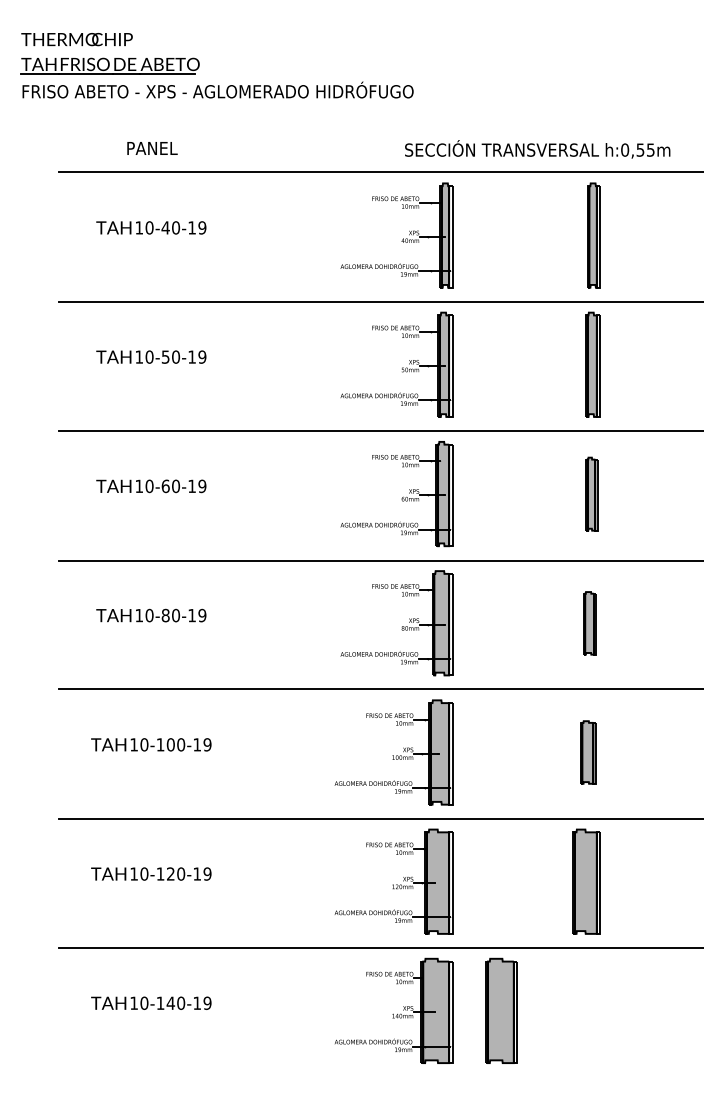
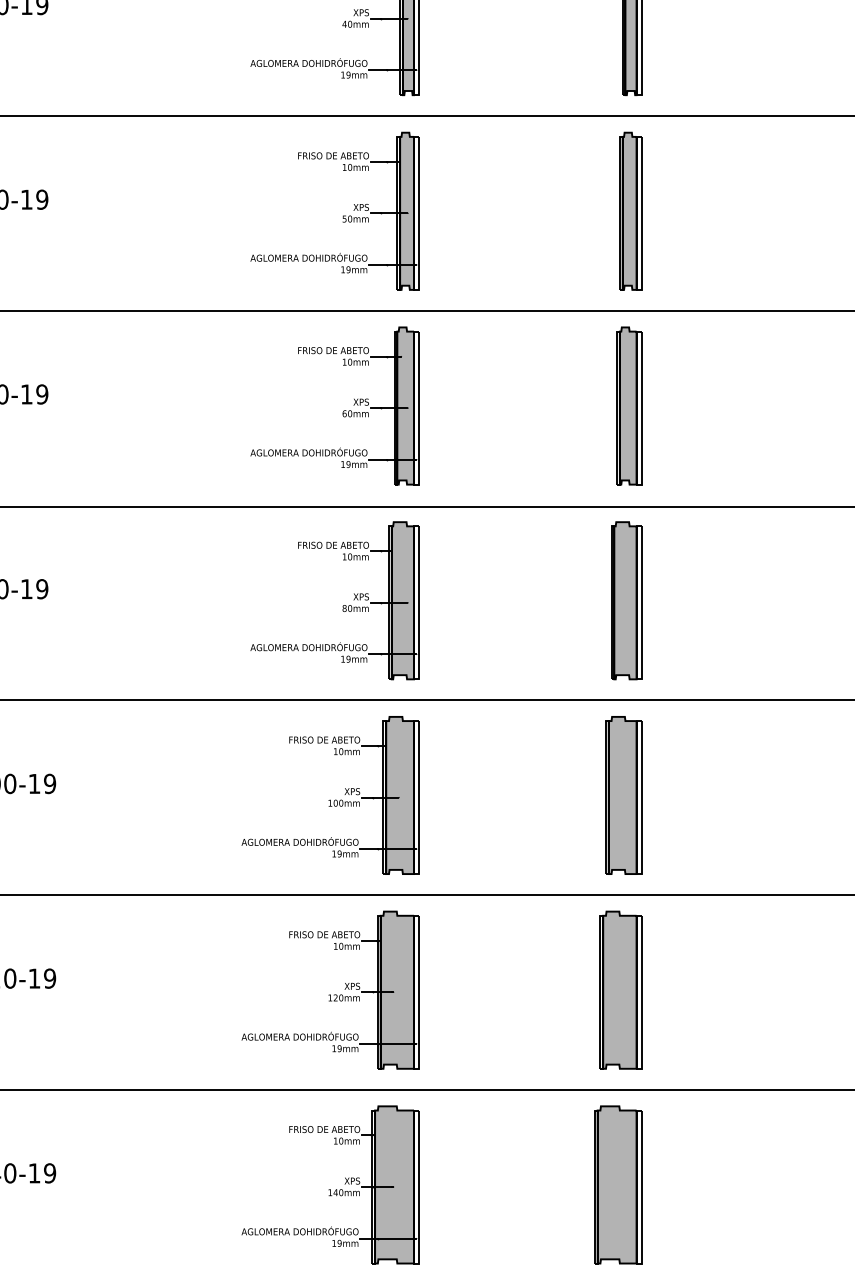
part: (591, 494) -> (628, 406), size x1.43
part: (589, 623) -> (625, 601), size x1.67
part: (588, 752) -> (624, 795), size x1.67
part: (501, 1010) -> (618, 1184), moved

